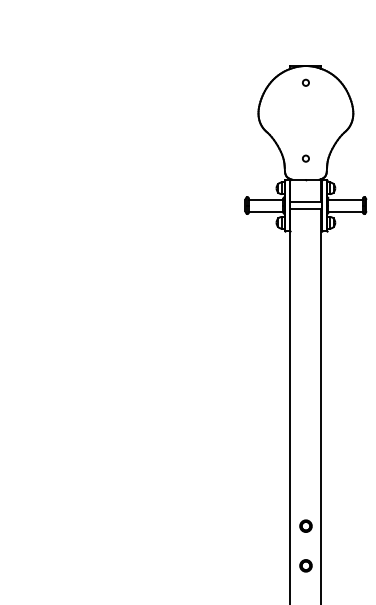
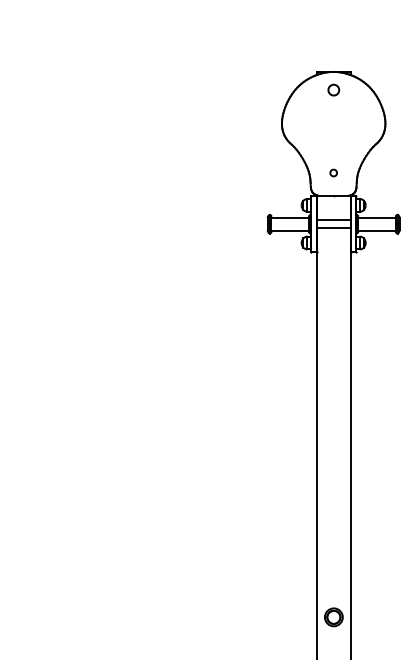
circle: (305, 83) -> (333, 90), size x1.6
part: (305, 525) -> (333, 573), removed
part: (305, 565) -> (333, 617), size x1.4

